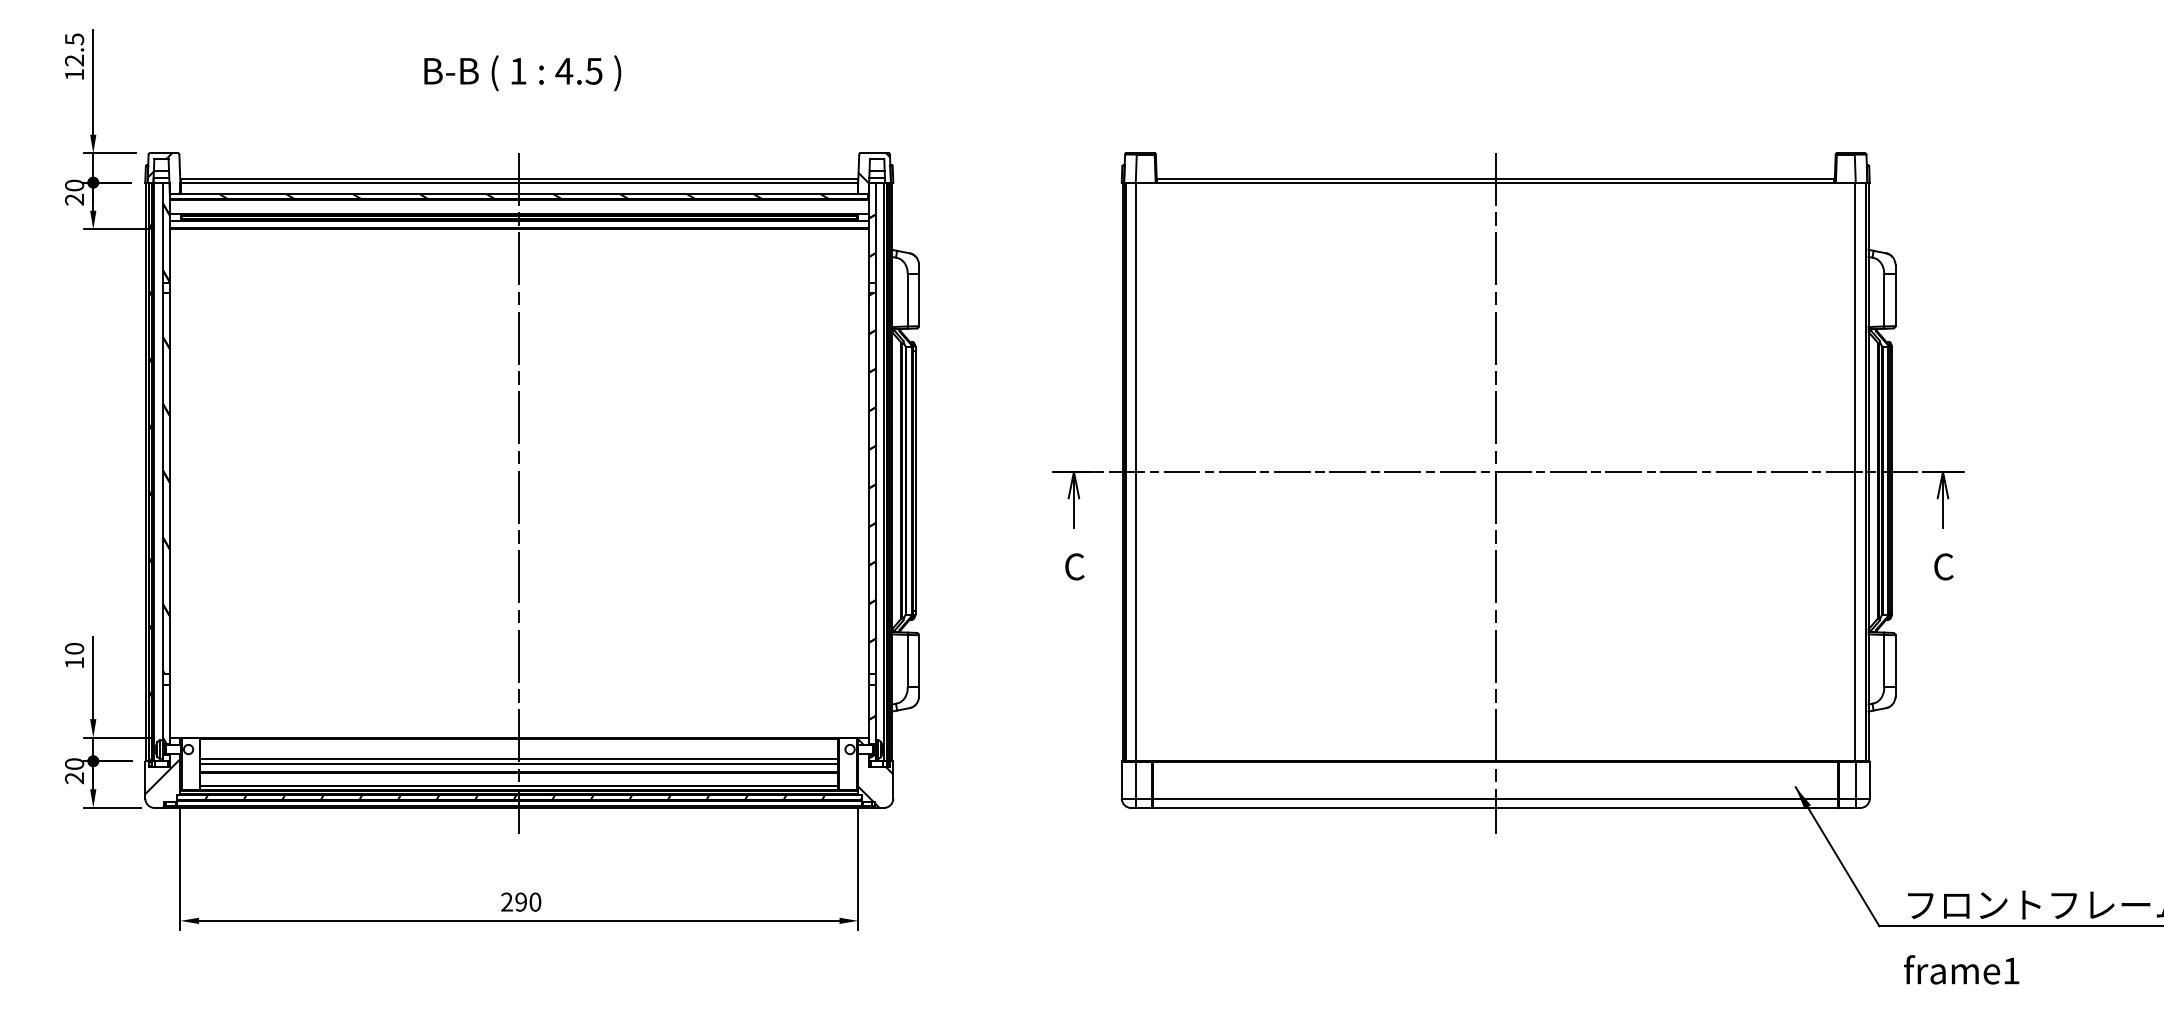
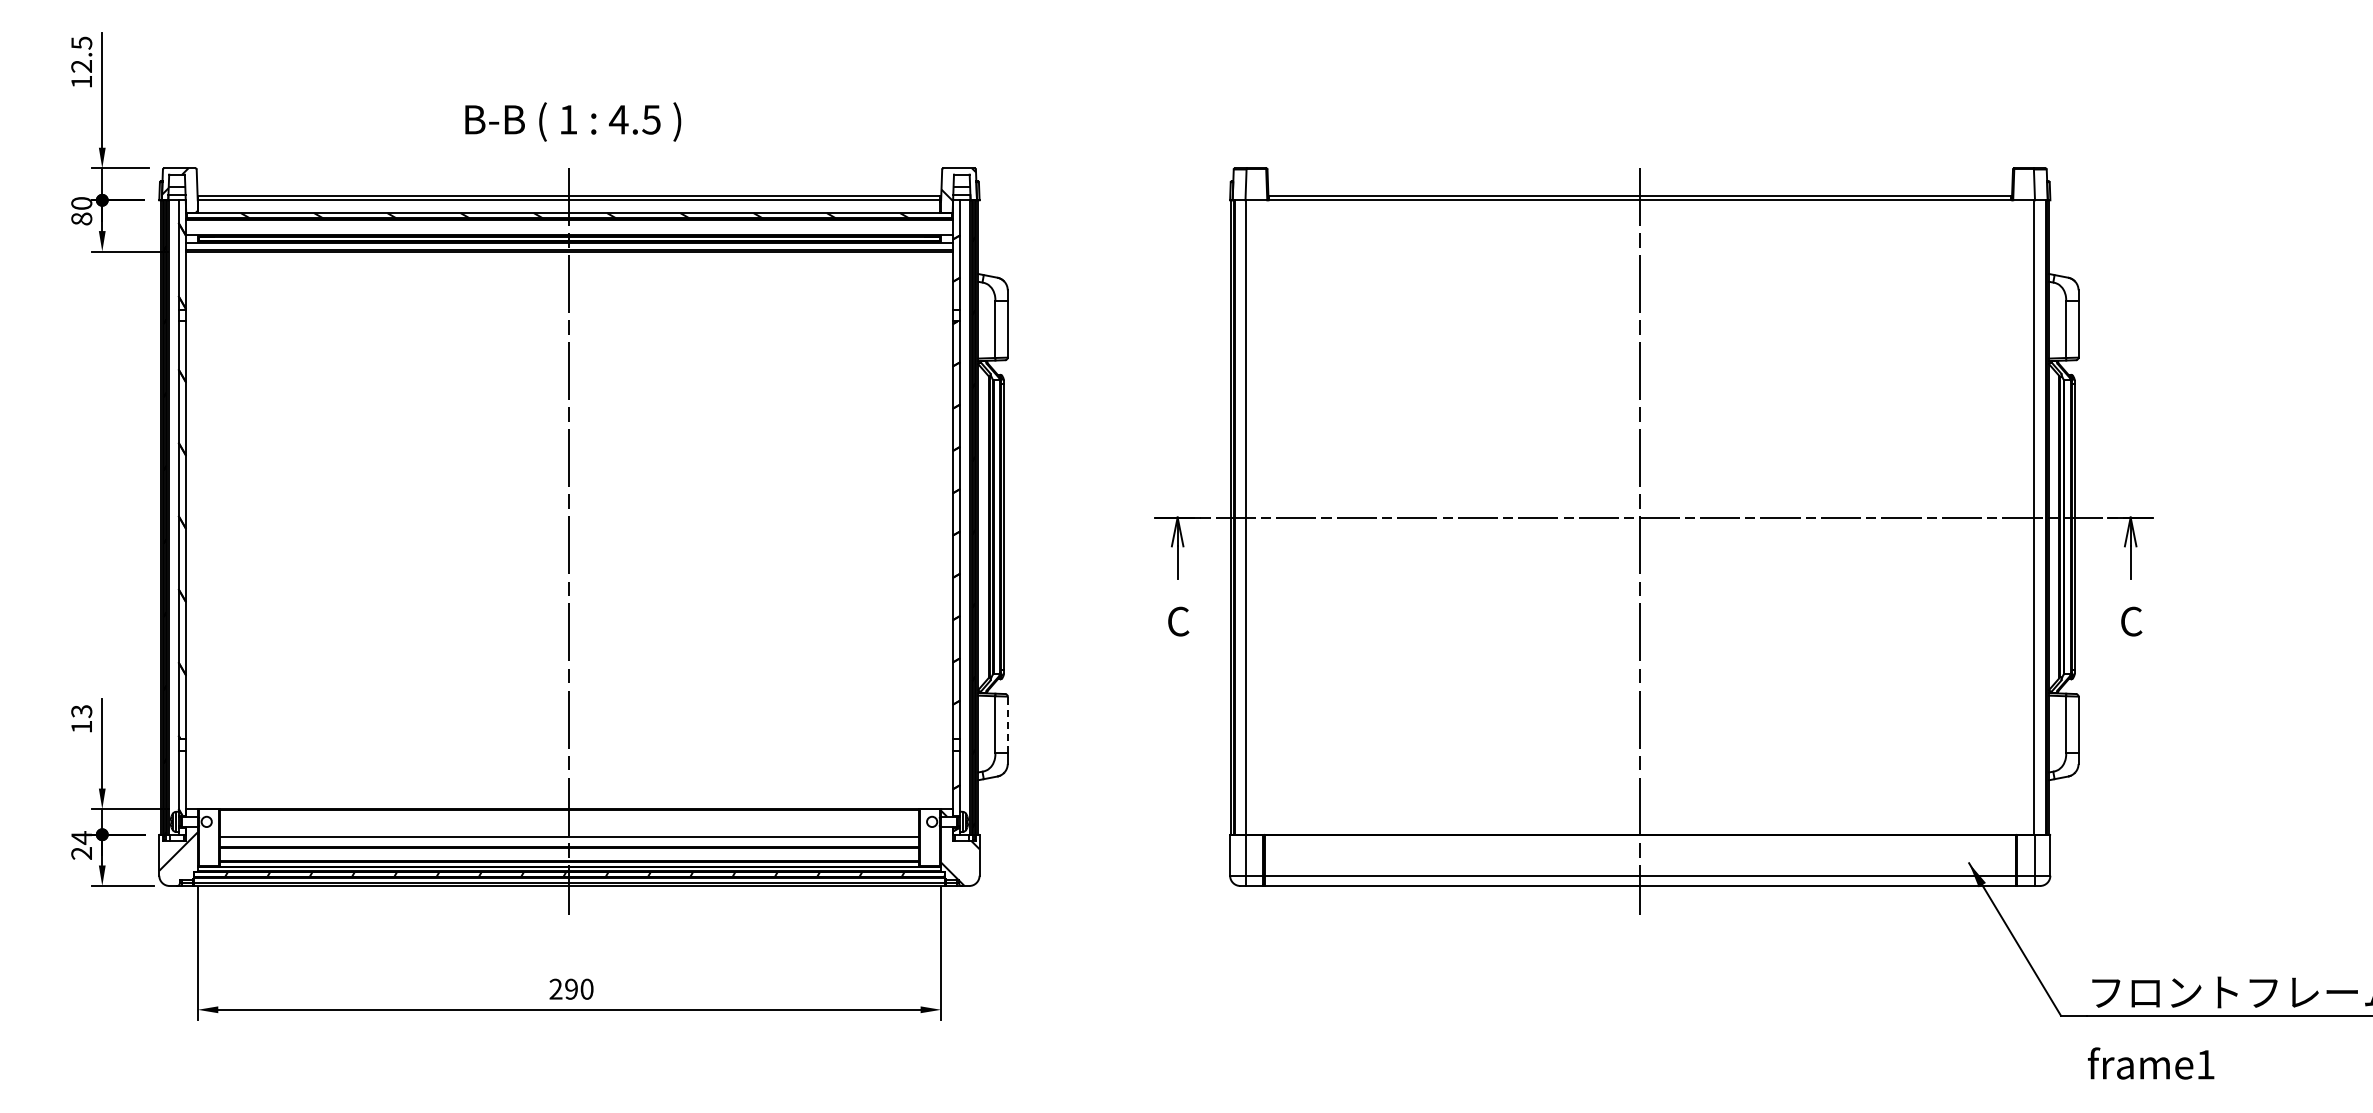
text: (522, 73) -> (572, 122), moved
text: (74, 199) -> (81, 218), 20 -> 80
text: (74, 648) -> (81, 711), 10 -> 13
line: (919, 661) -> (1008, 725), solid -> dashed
line: (519, 758) -> (569, 831), removed
text: (74, 763) -> (81, 837), 20 -> 24

